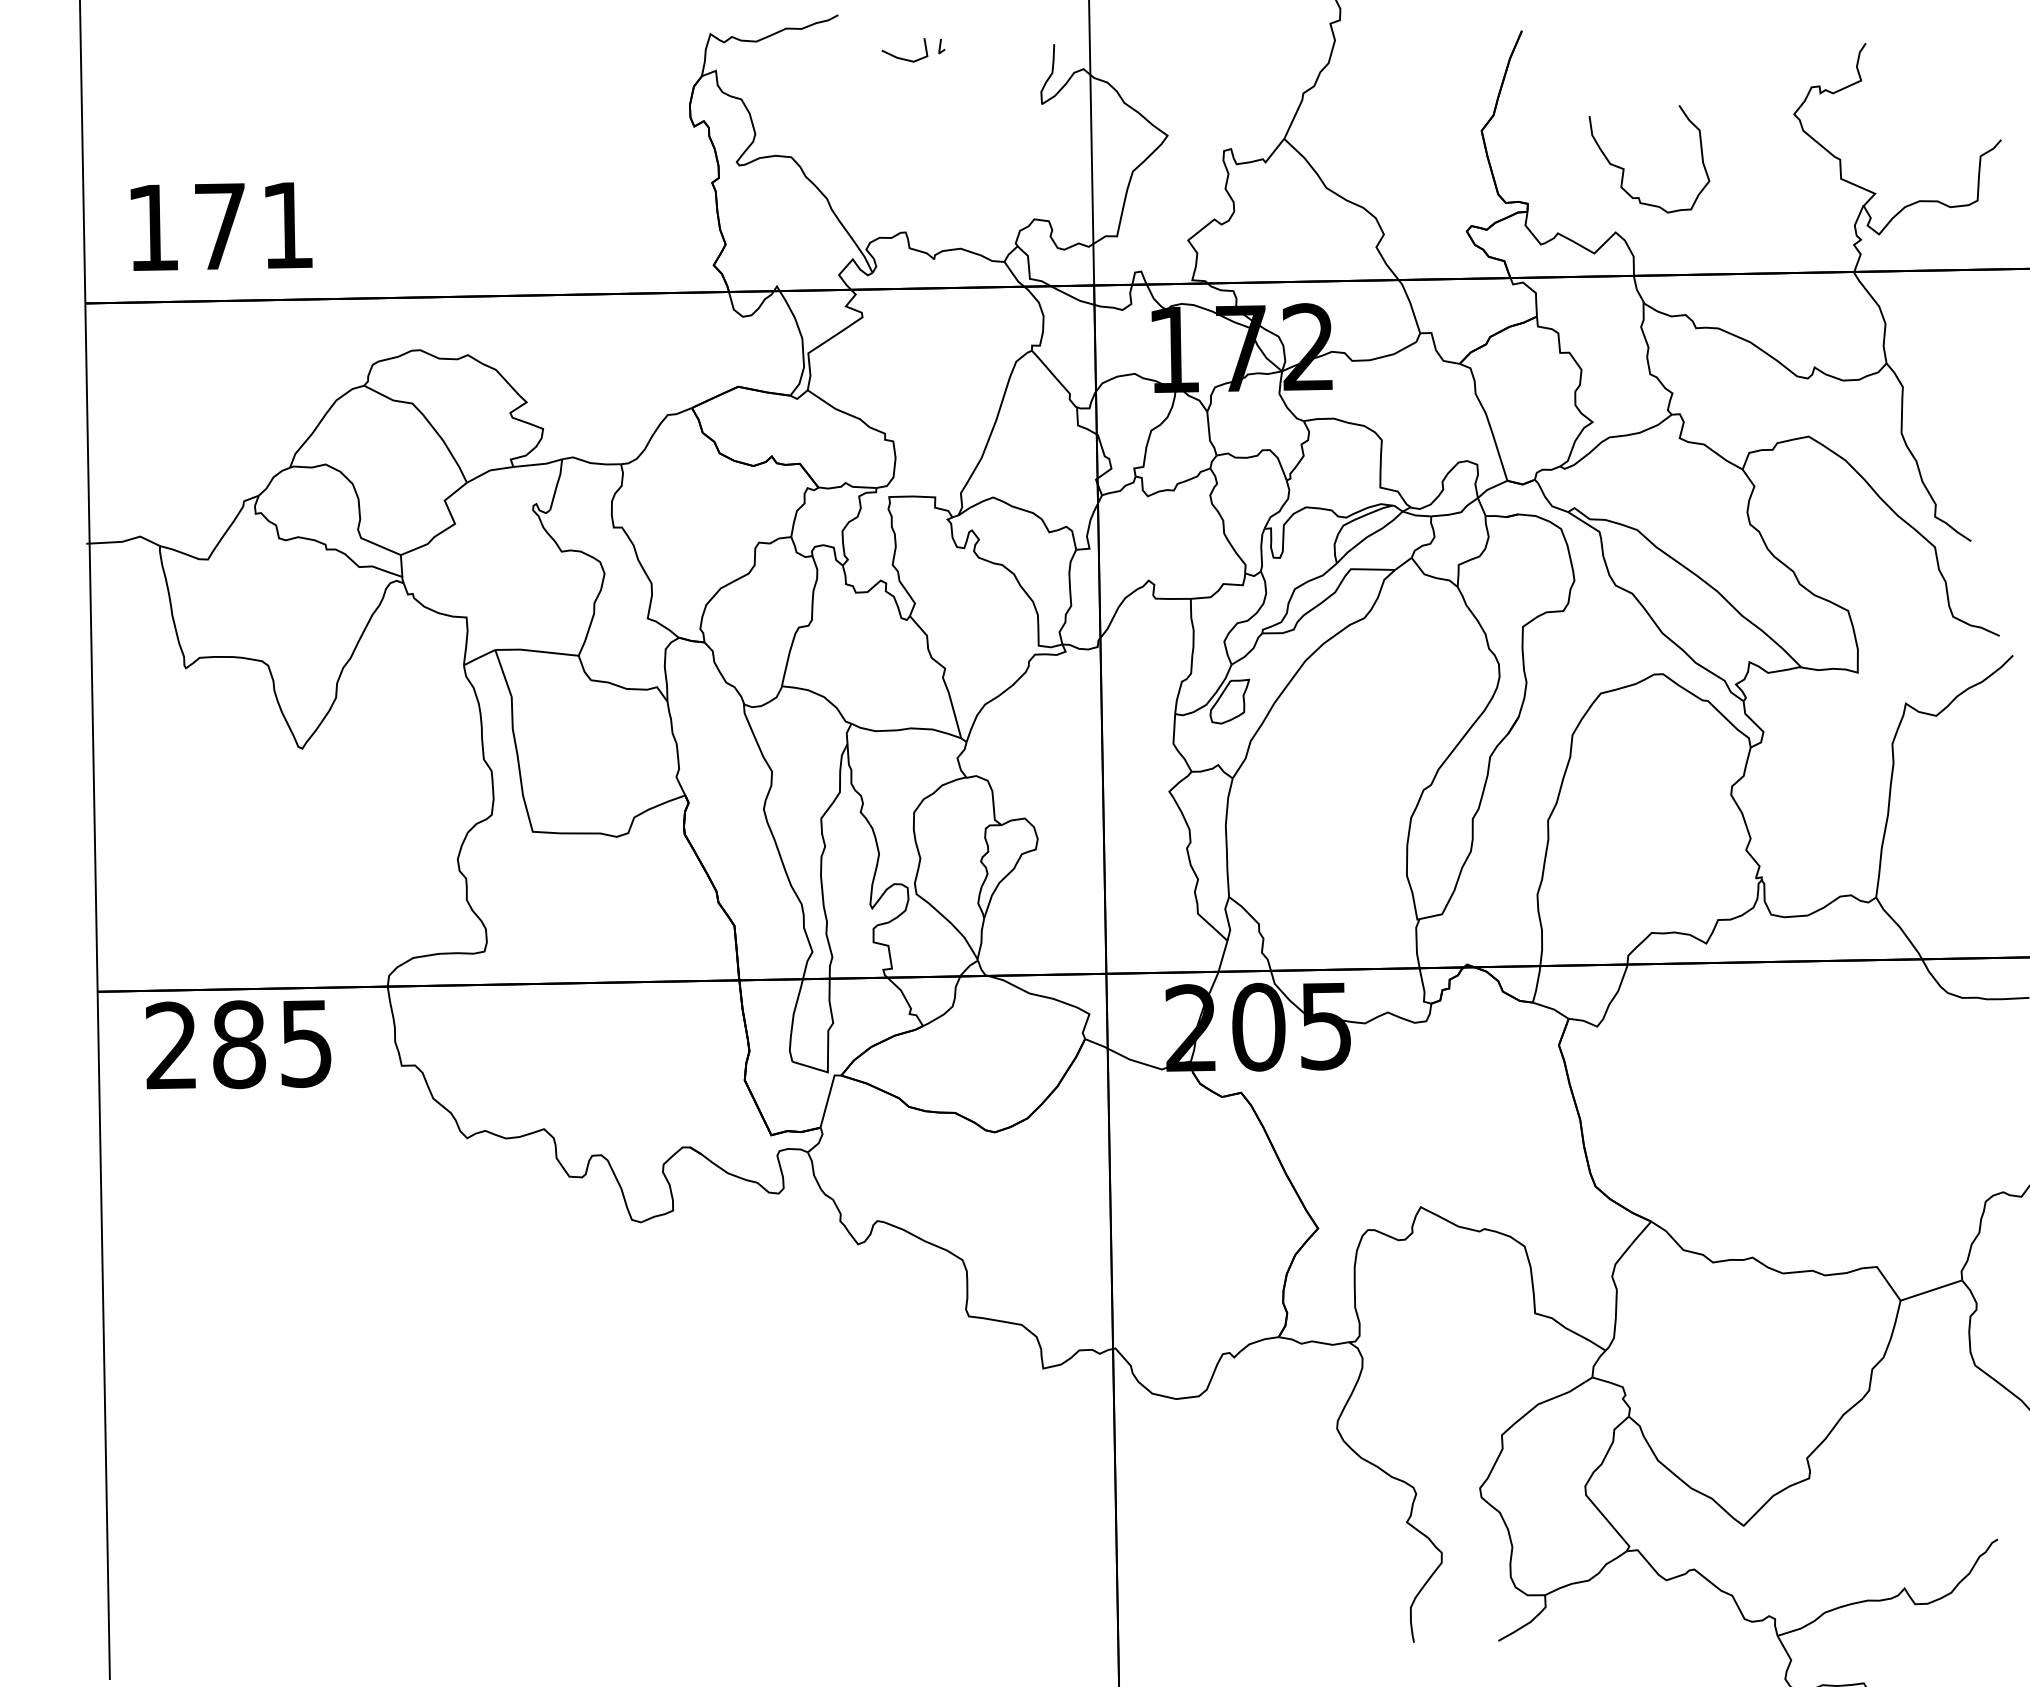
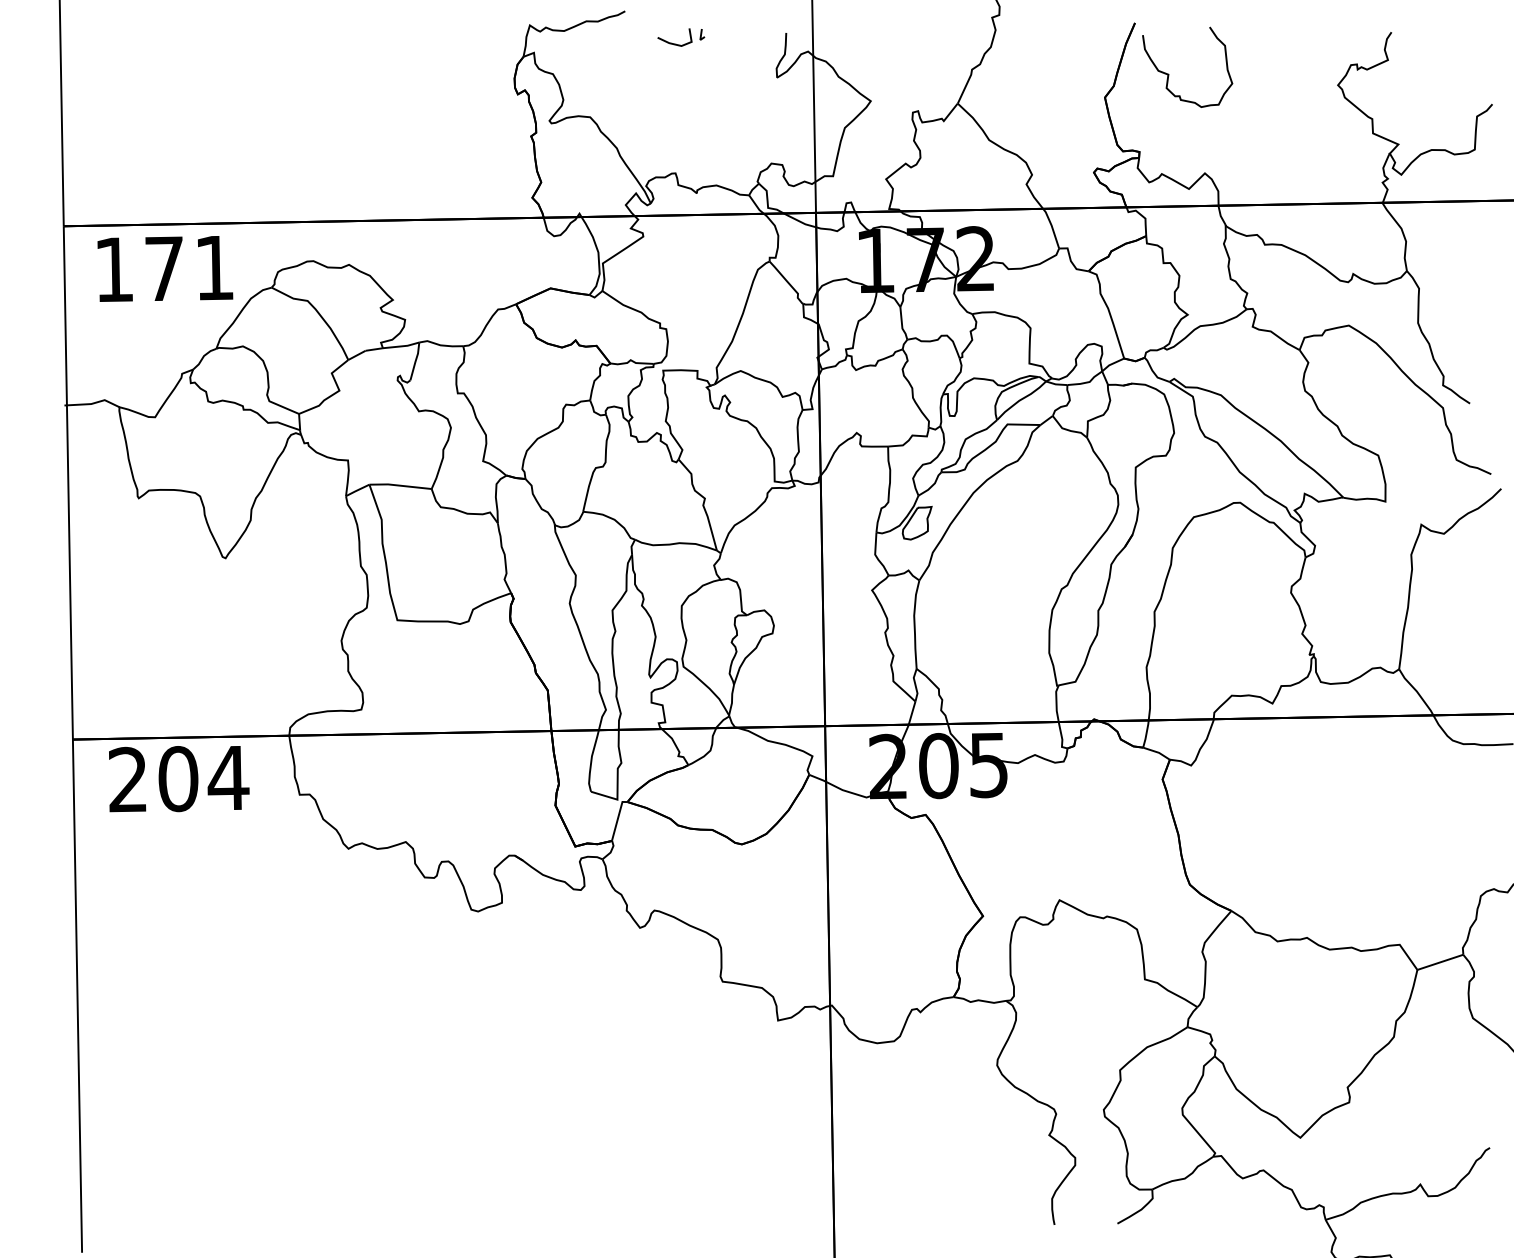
curve: (1624, 168) -> (1168, 74), moved
text: (221, 226) -> (165, 268), moved
text: (273, 1044) -> (204, 778), 285 -> 204

